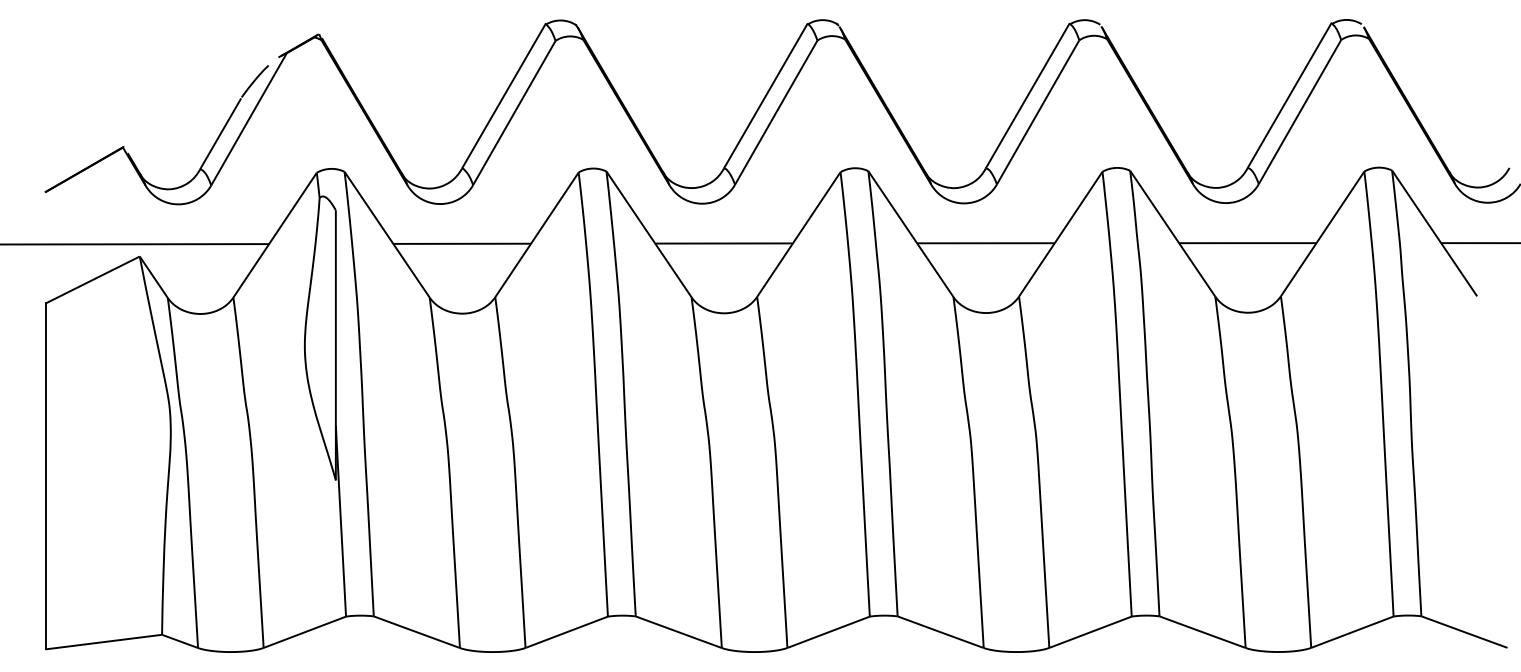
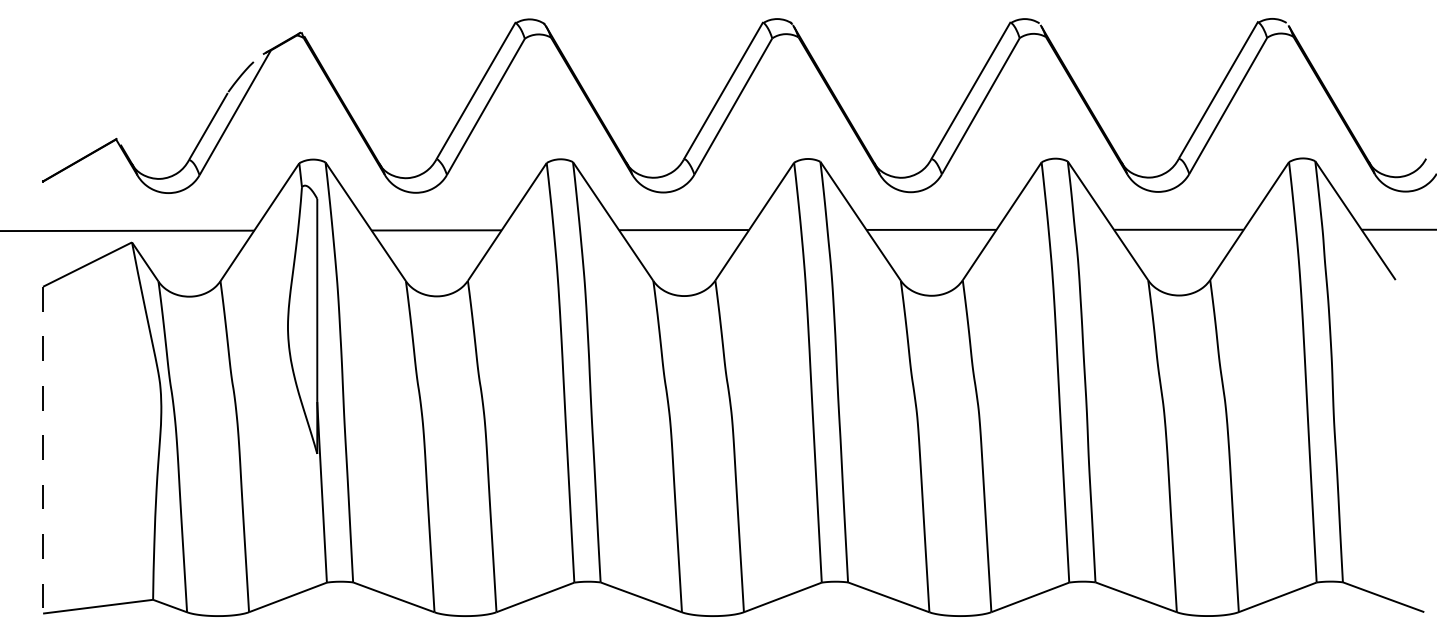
line: (46, 476) -> (43, 450), solid -> dashed

